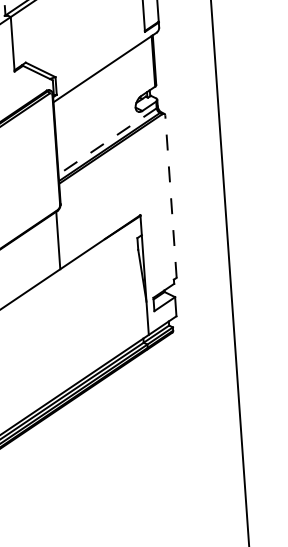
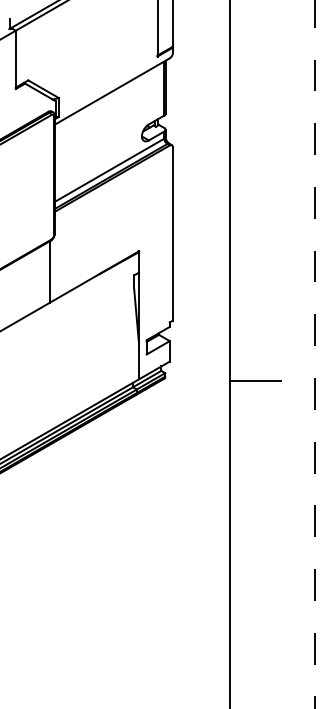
line: (107, 141) -> (109, 170), dashed -> solid
line: (170, 196) -> (172, 233), dashed -> solid
line: (257, 329) -> (255, 381), added

